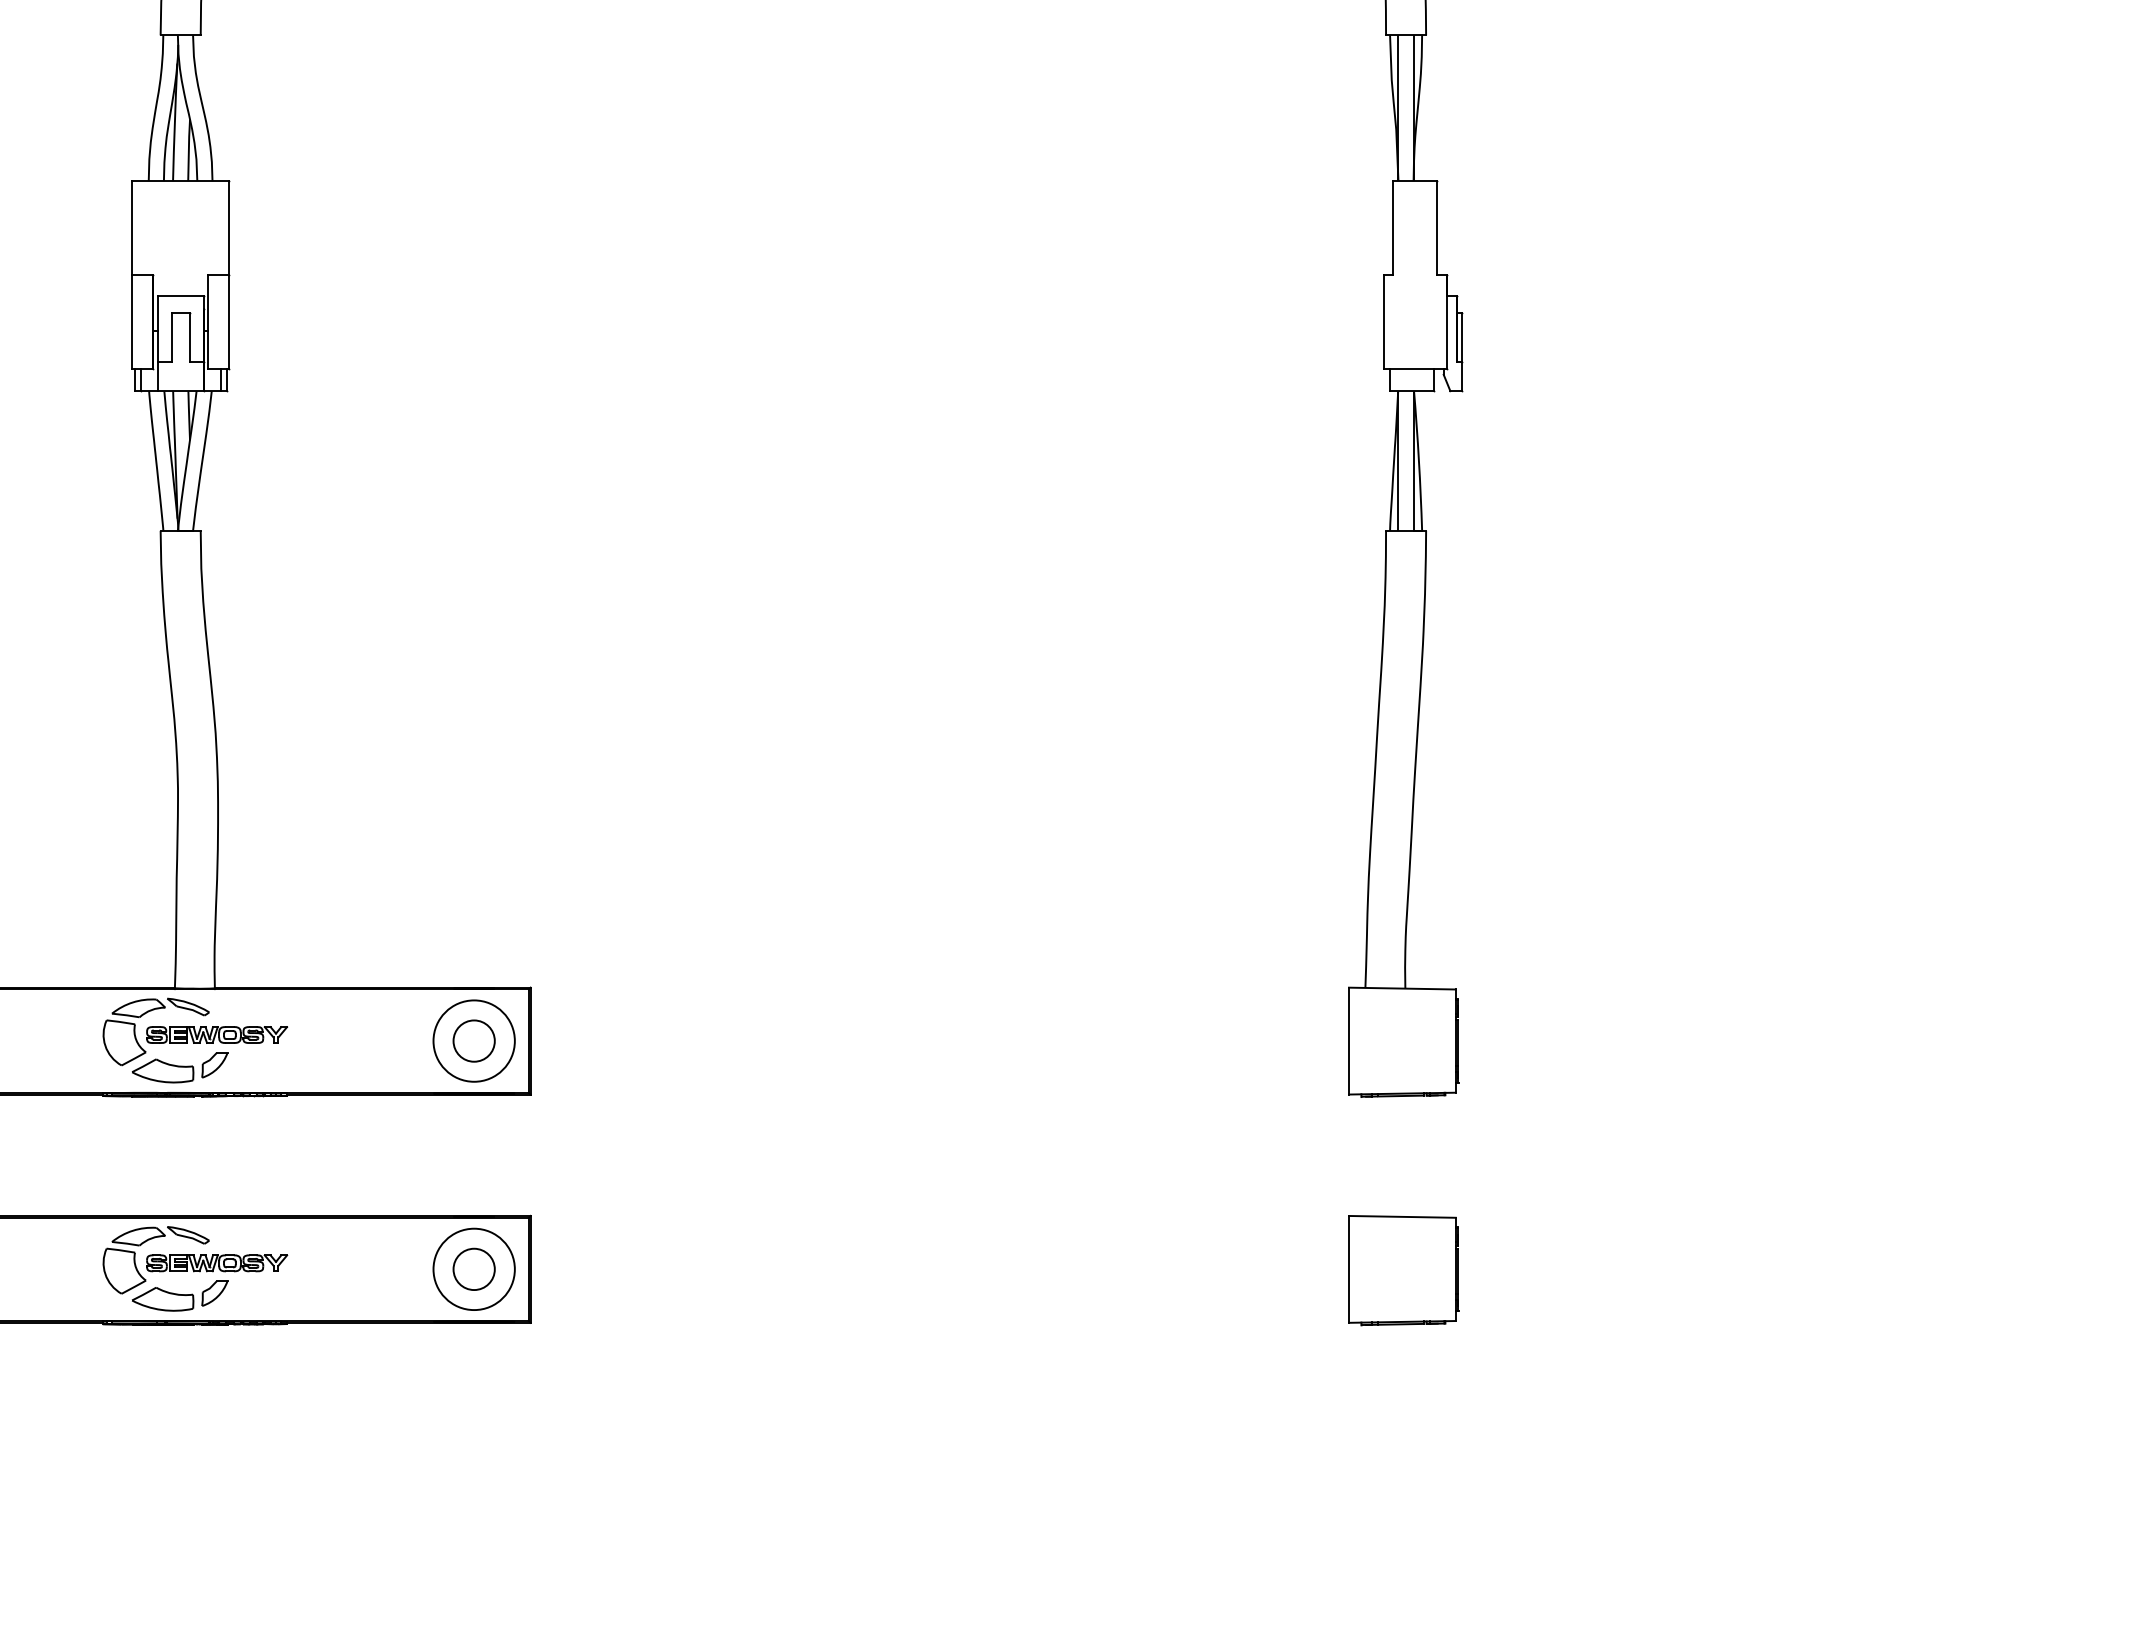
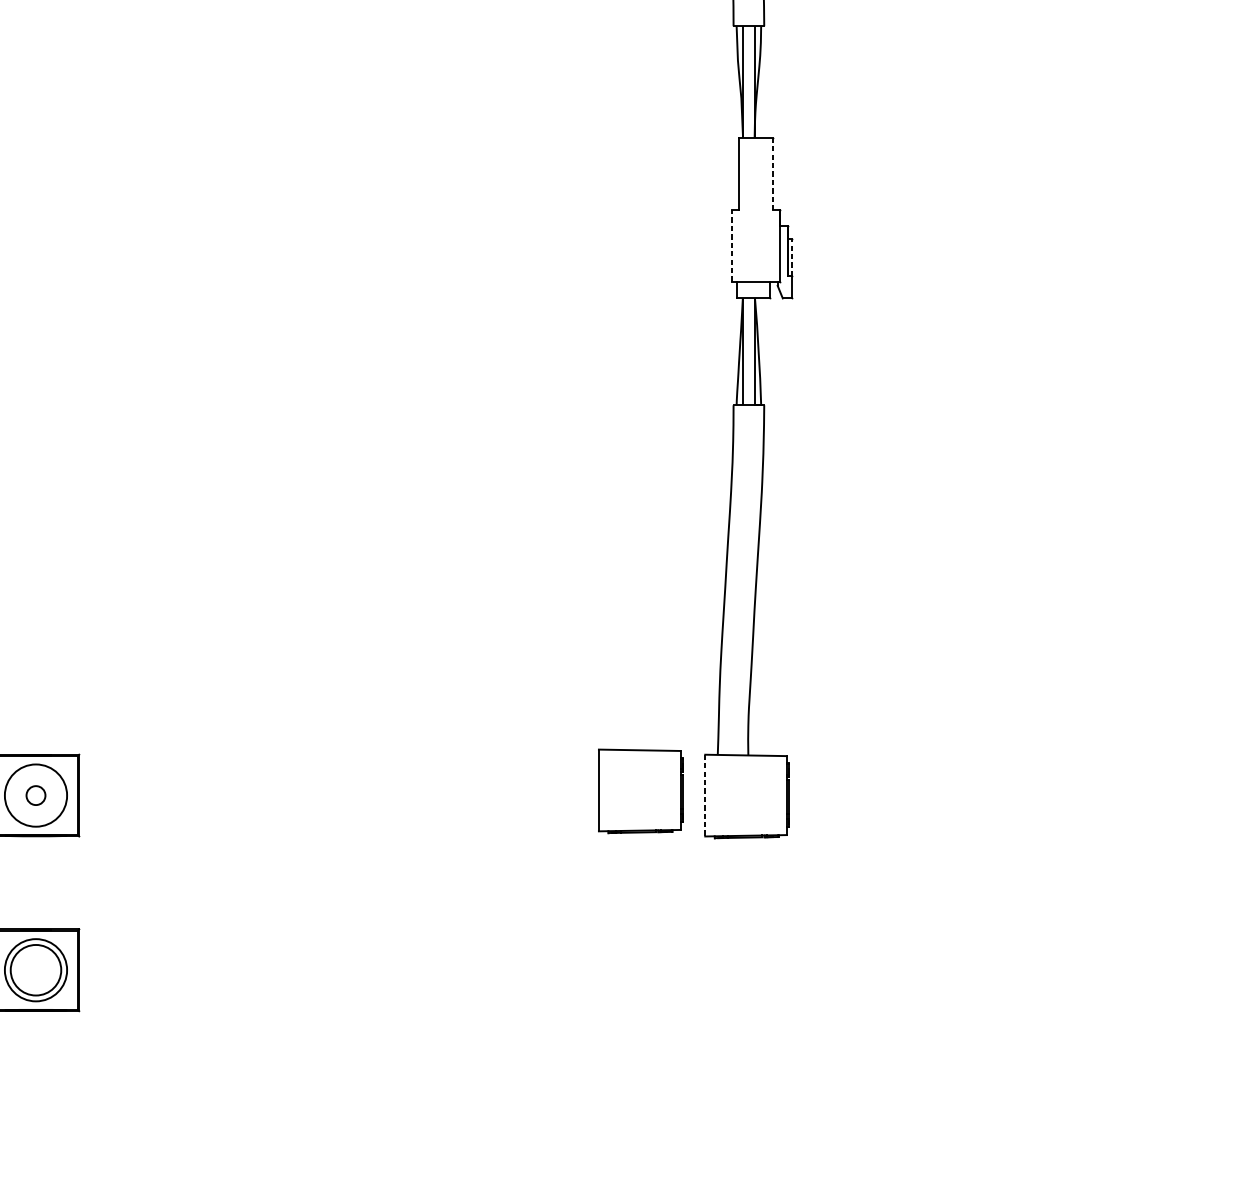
line: (1437, 228) -> (772, 173), solid -> dashed
line: (1383, 321) -> (731, 245), solid -> dashed
line: (1461, 337) -> (791, 257), solid -> dashed
circle: (473, 1040) -> (35, 795), size x0.6
line: (1349, 1041) -> (705, 795), solid -> dashed
circle: (473, 1269) -> (35, 970), size x1.6
part: (1403, 1270) -> (640, 791), moved

